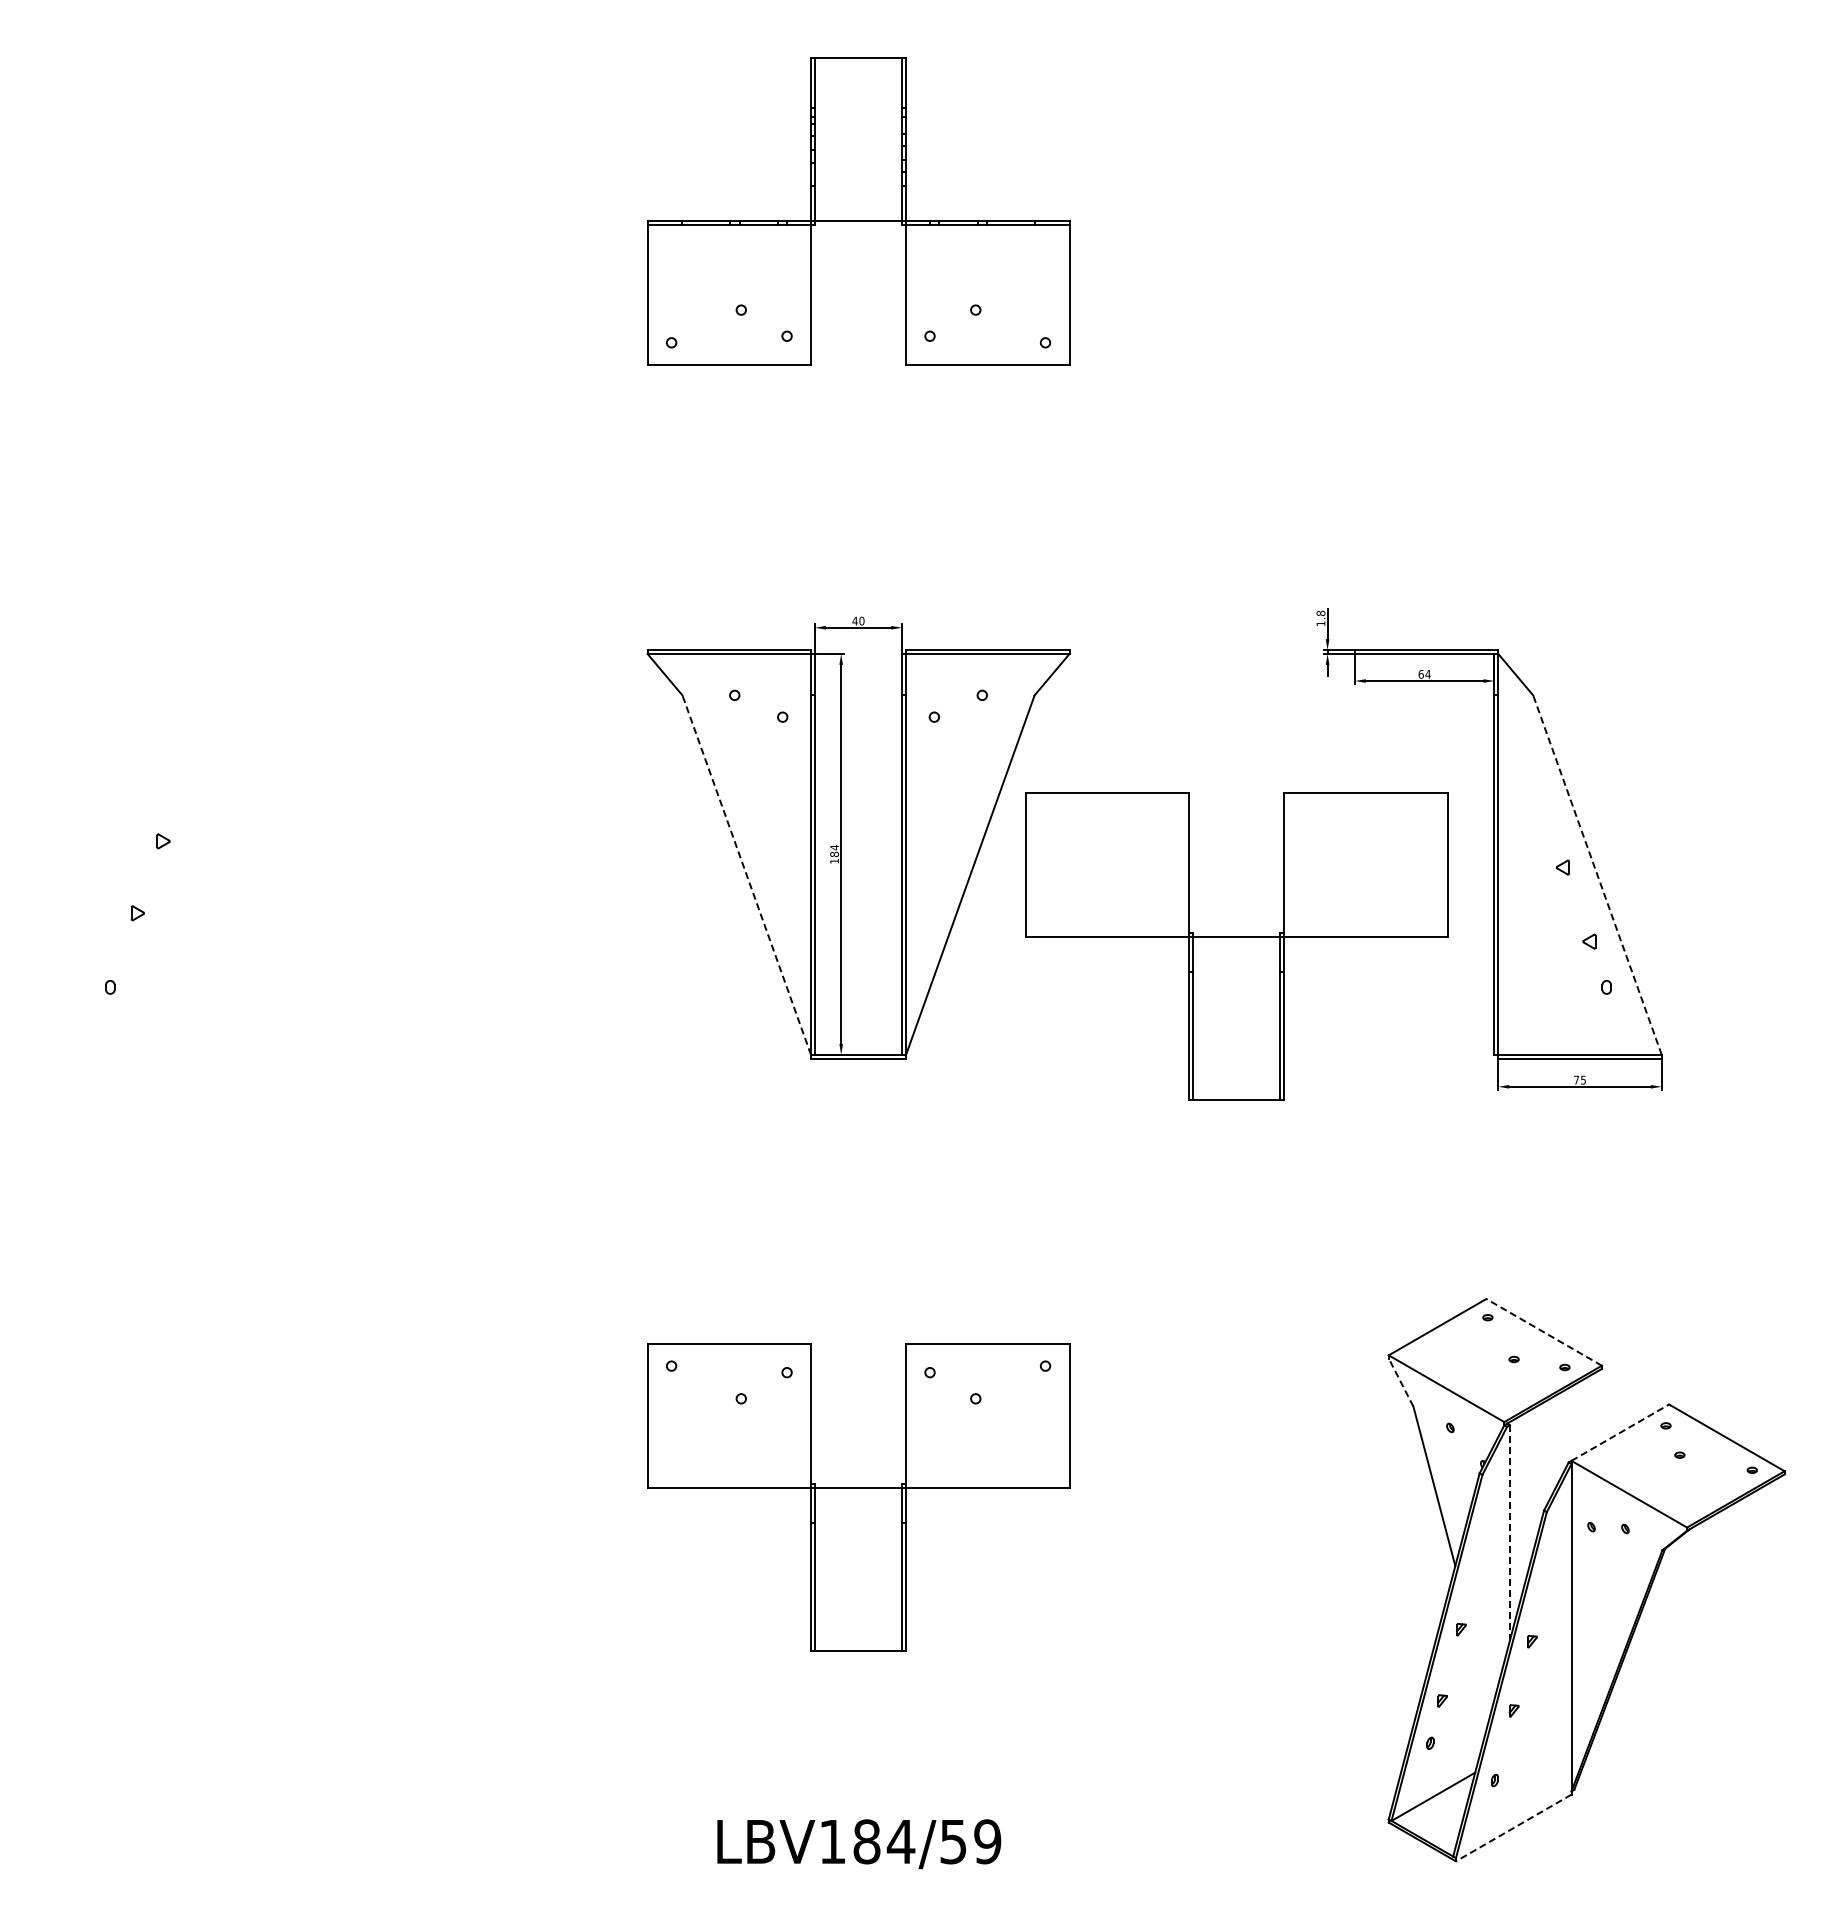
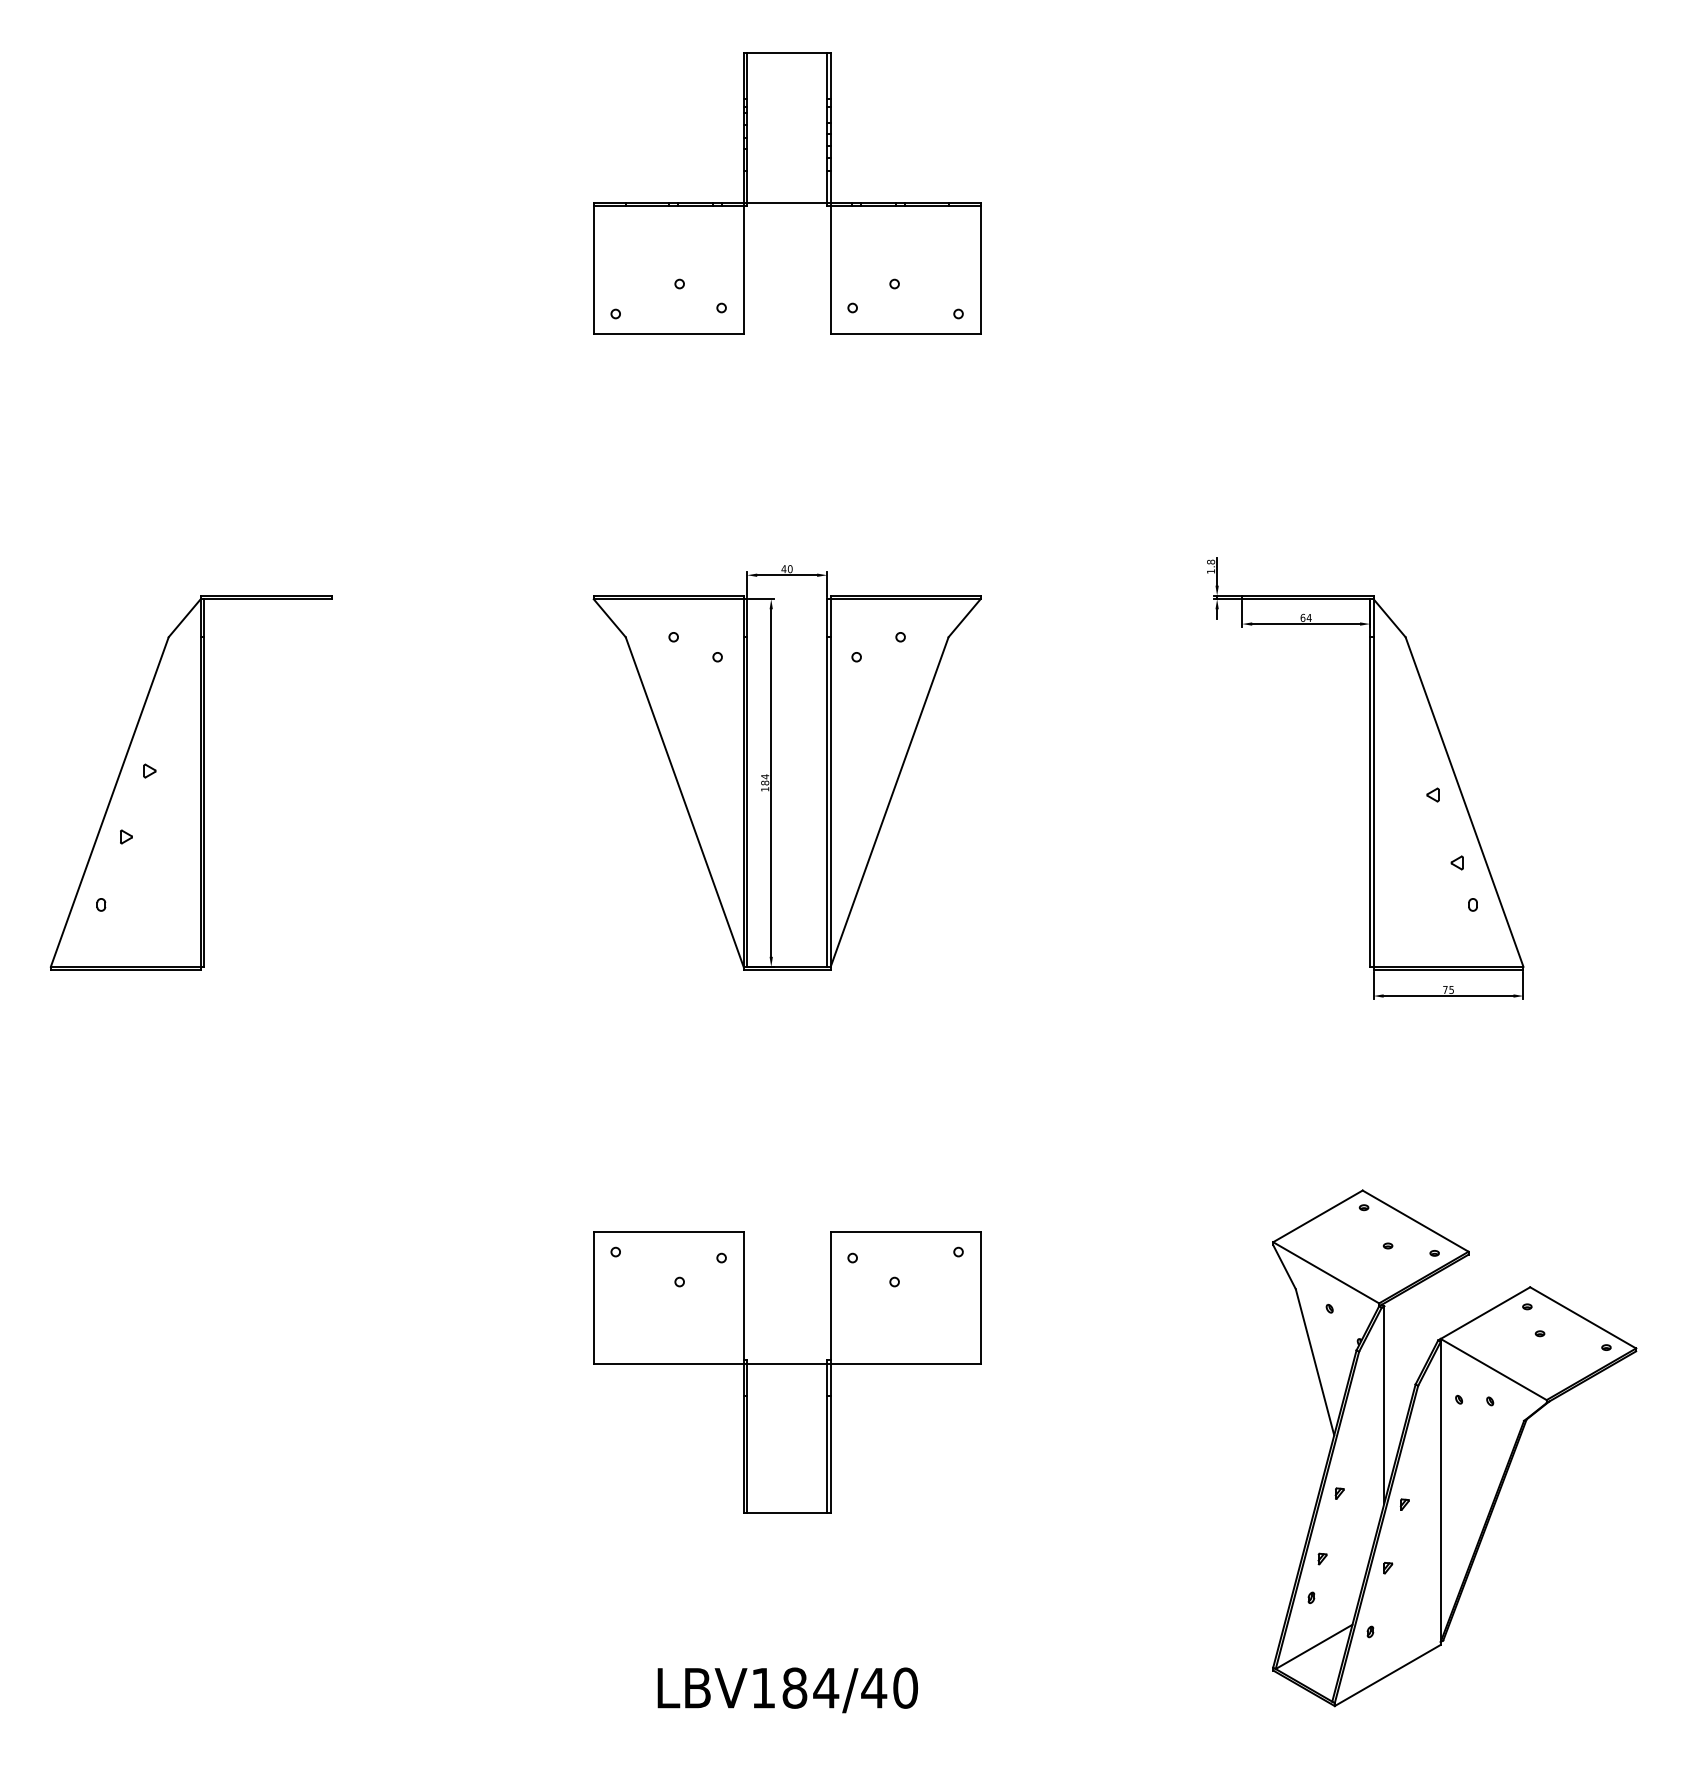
part: (208, 854) -> (191, 783), added
line: (746, 875) -> (684, 802), dashed -> solid
line: (1597, 875) -> (1464, 802), dashed -> solid
part: (1236, 946) -> (1133, 867), removed
line: (1544, 1332) -> (1415, 1221), dashed -> solid
line: (1401, 1382) -> (1284, 1267), dashed -> solid
line: (1620, 1432) -> (1485, 1312), dashed -> solid
line: (1509, 1533) -> (1383, 1405), dashed -> solid
line: (1513, 1828) -> (1387, 1675), dashed -> solid
text: (970, 1841) -> (889, 1687), LBV184/59 -> LBV184/40

